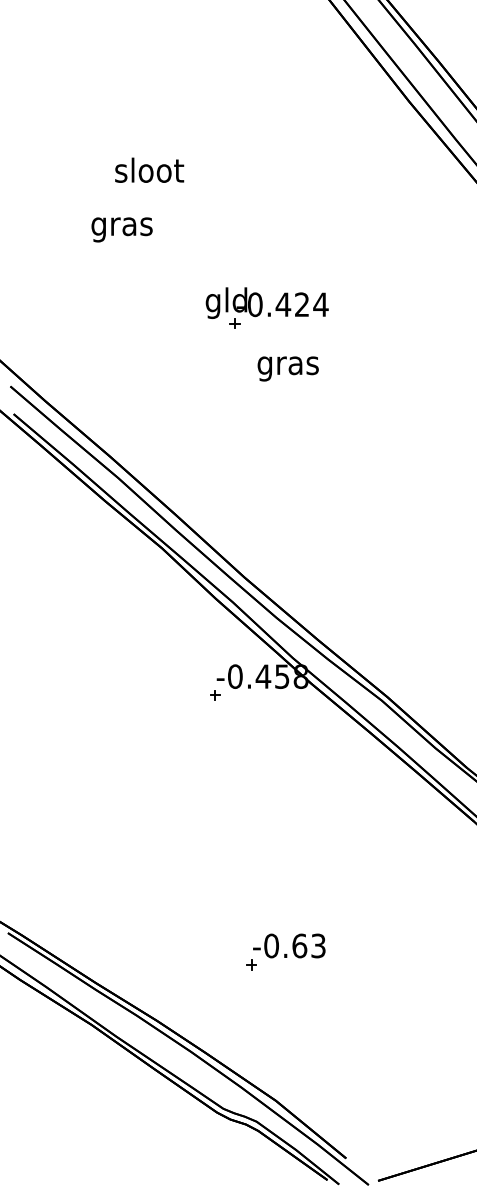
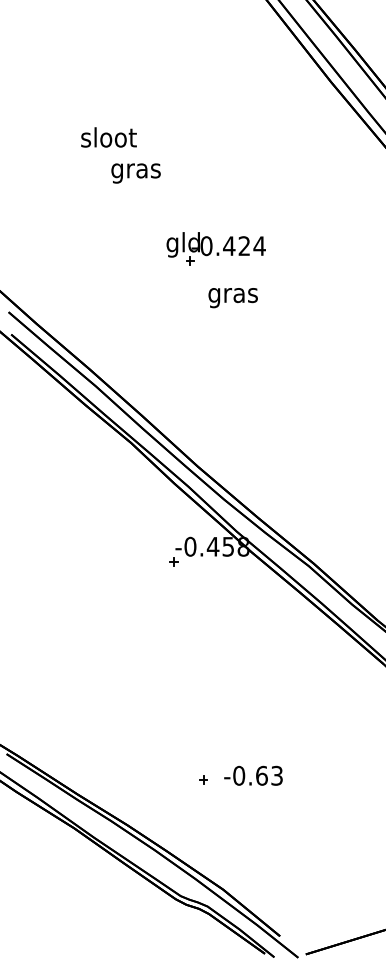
text: (149, 169) -> (108, 136), moved
text: (121, 229) -> (135, 173), moved
text: (289, 945) -> (253, 775), moved

